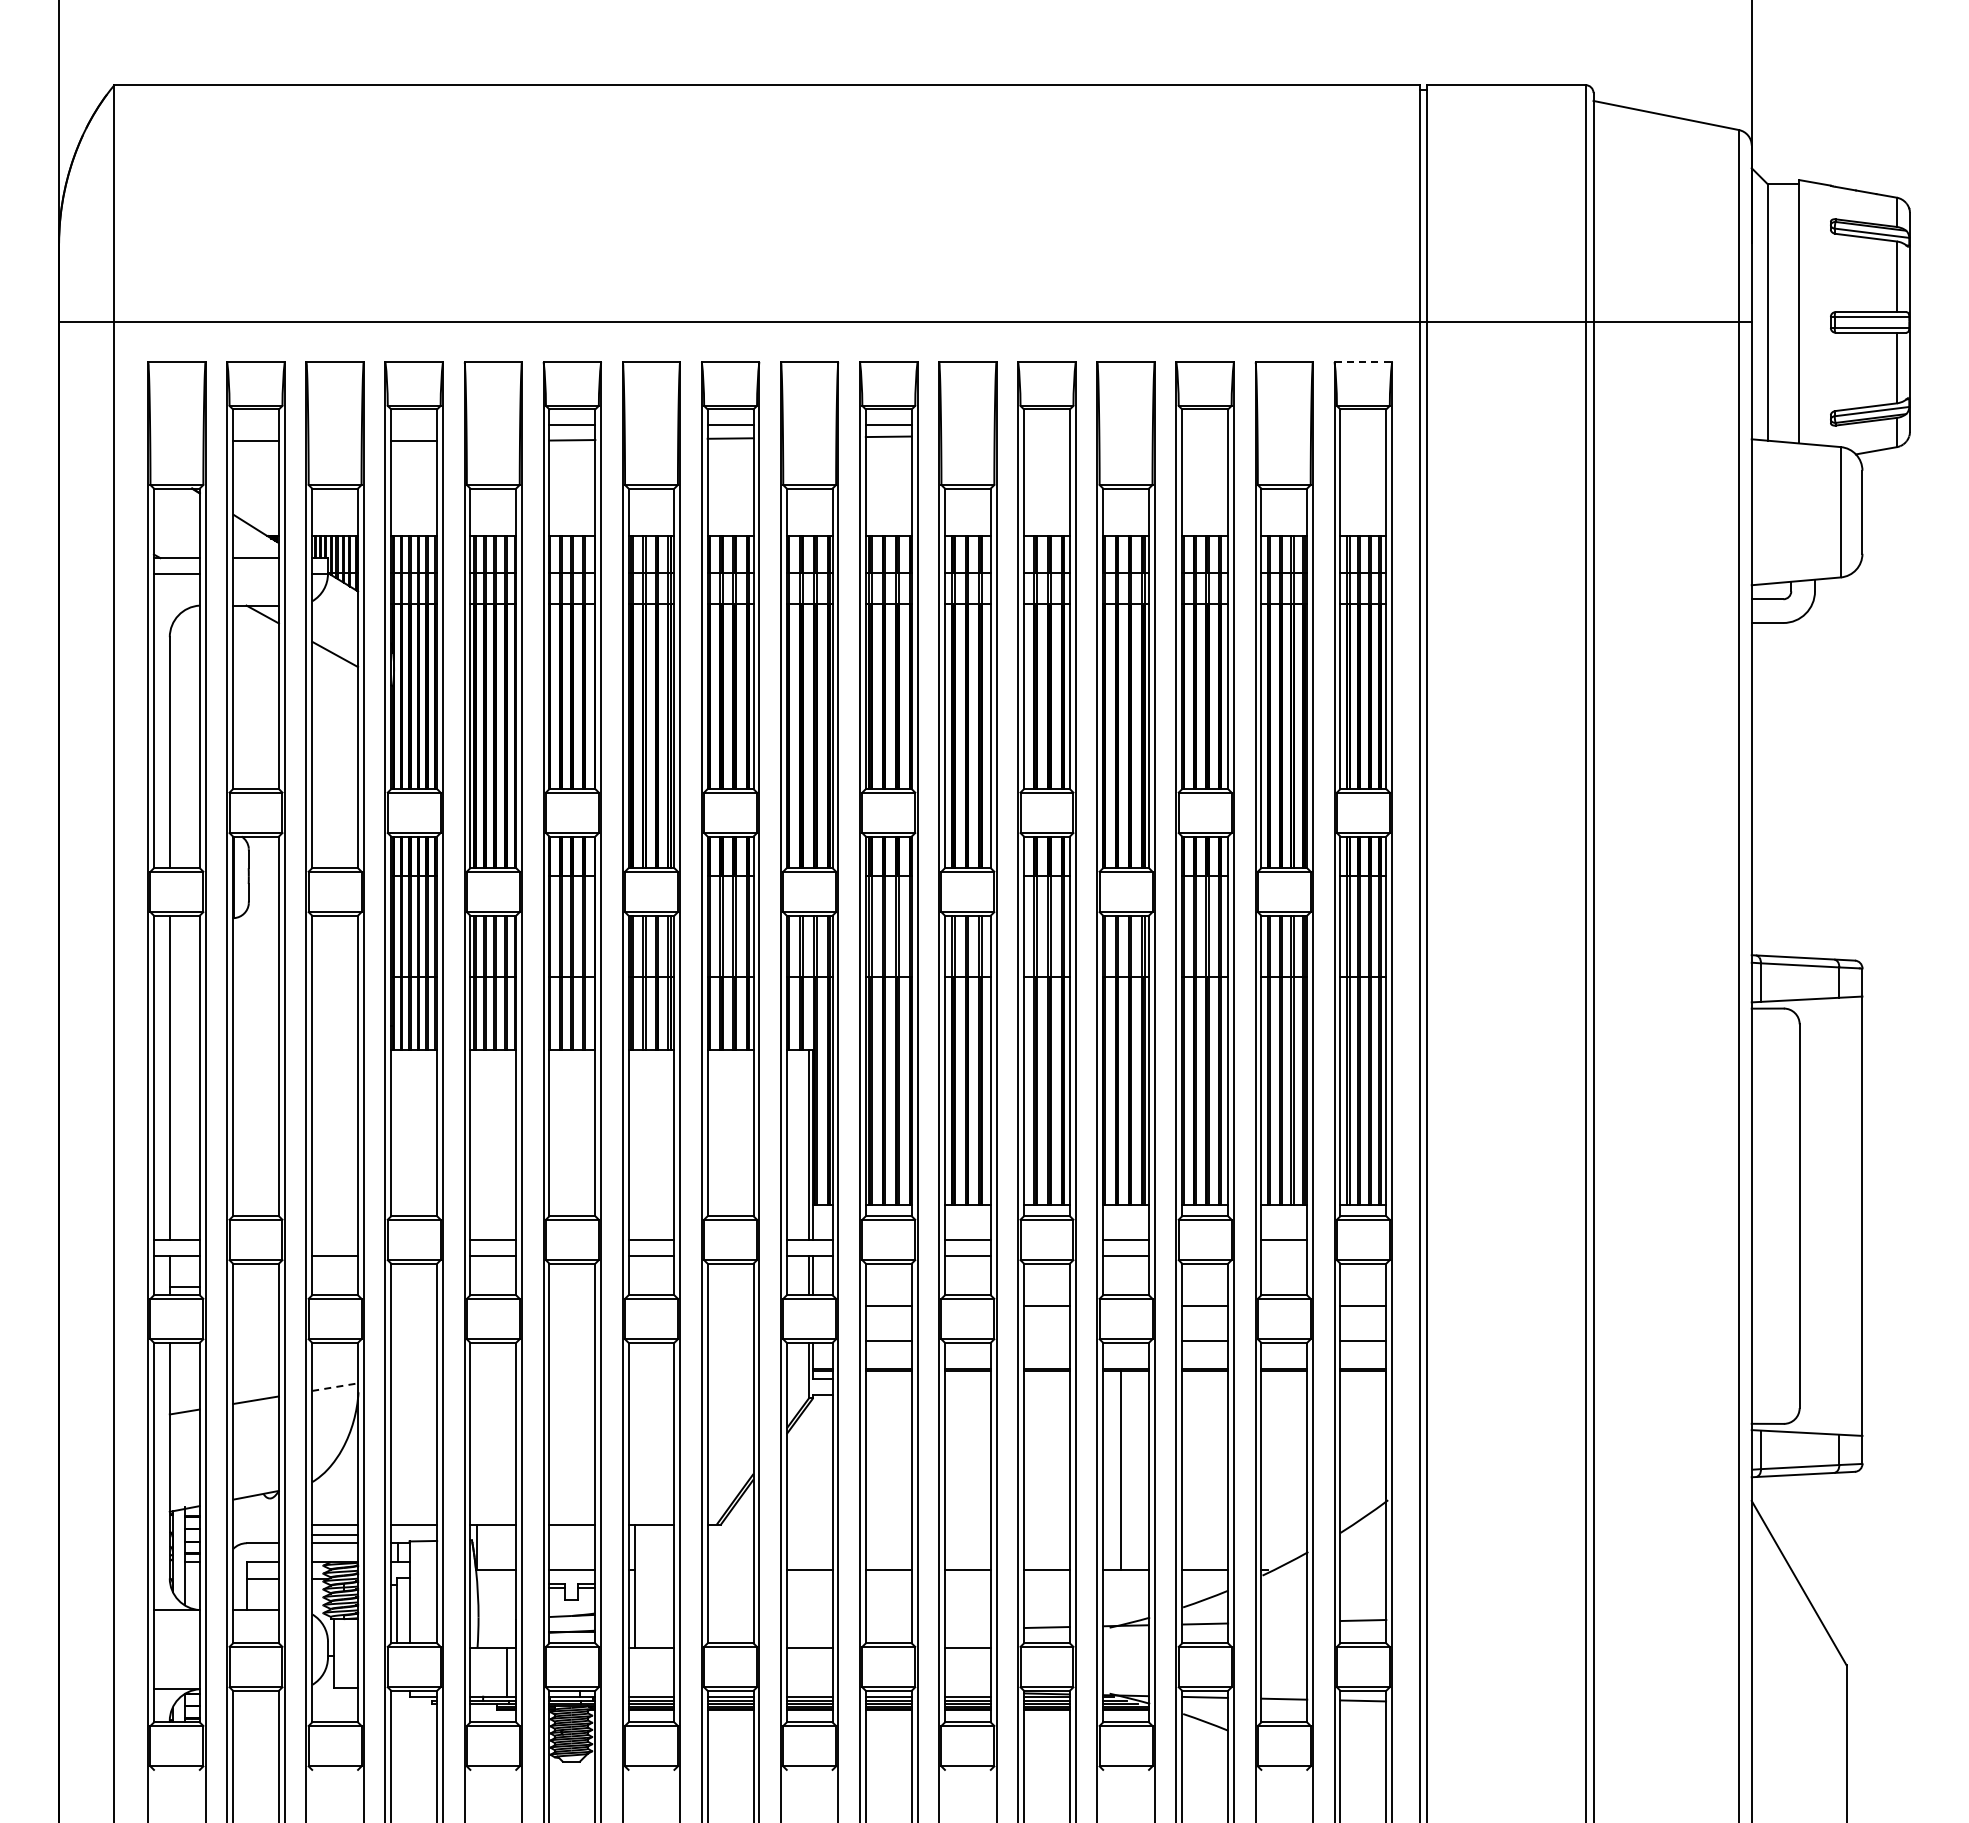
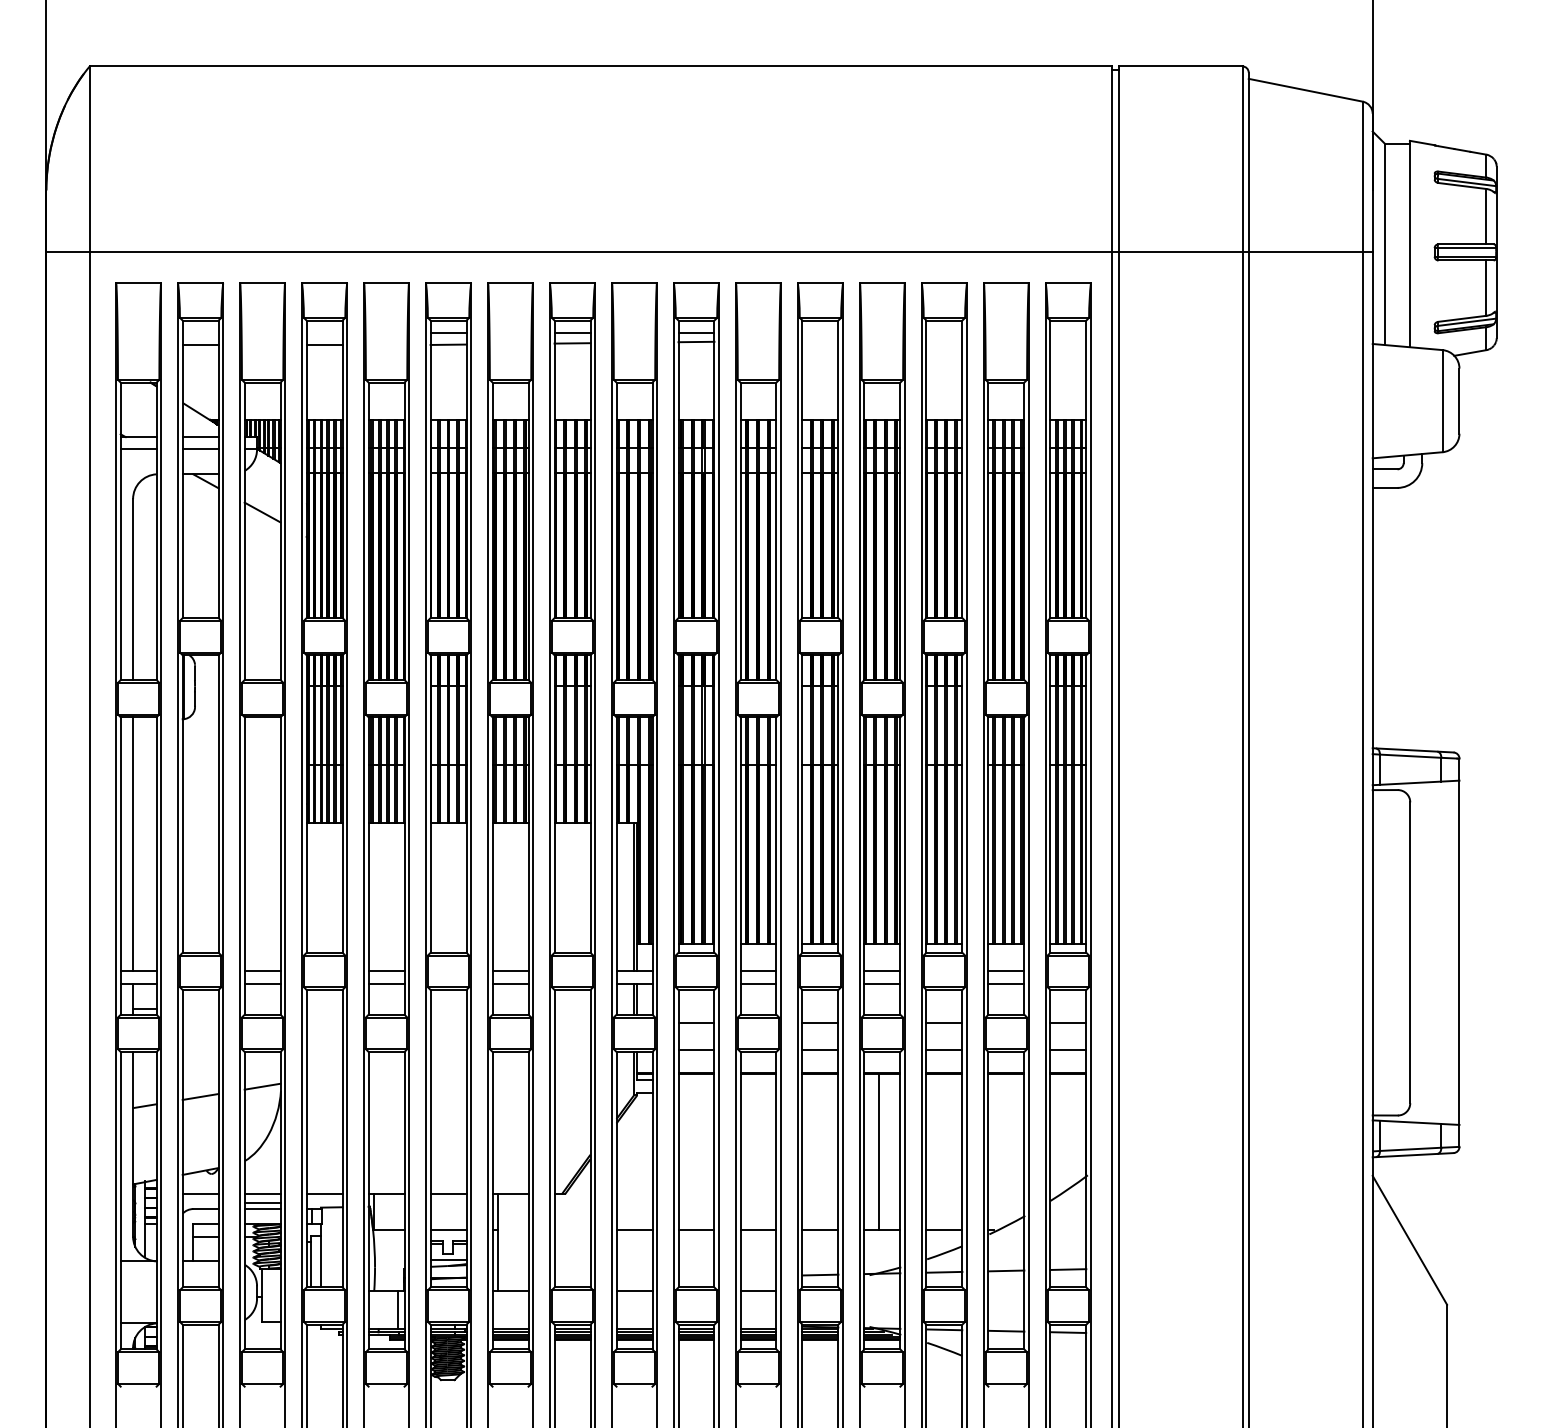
line: (1363, 361) -> (1068, 283), dashed -> solid
line: (255, 573) -> (200, 449), added
line: (335, 1239) -> (262, 971), added
line: (1284, 1255) -> (1006, 983), added
line: (1046, 1340) -> (820, 1050), added
line: (335, 1387) -> (262, 1086), dashed -> solid
line: (255, 1524) -> (200, 1194), added
line: (572, 1608) -> (448, 1260), added
line: (1284, 1621) -> (1006, 1270), added

